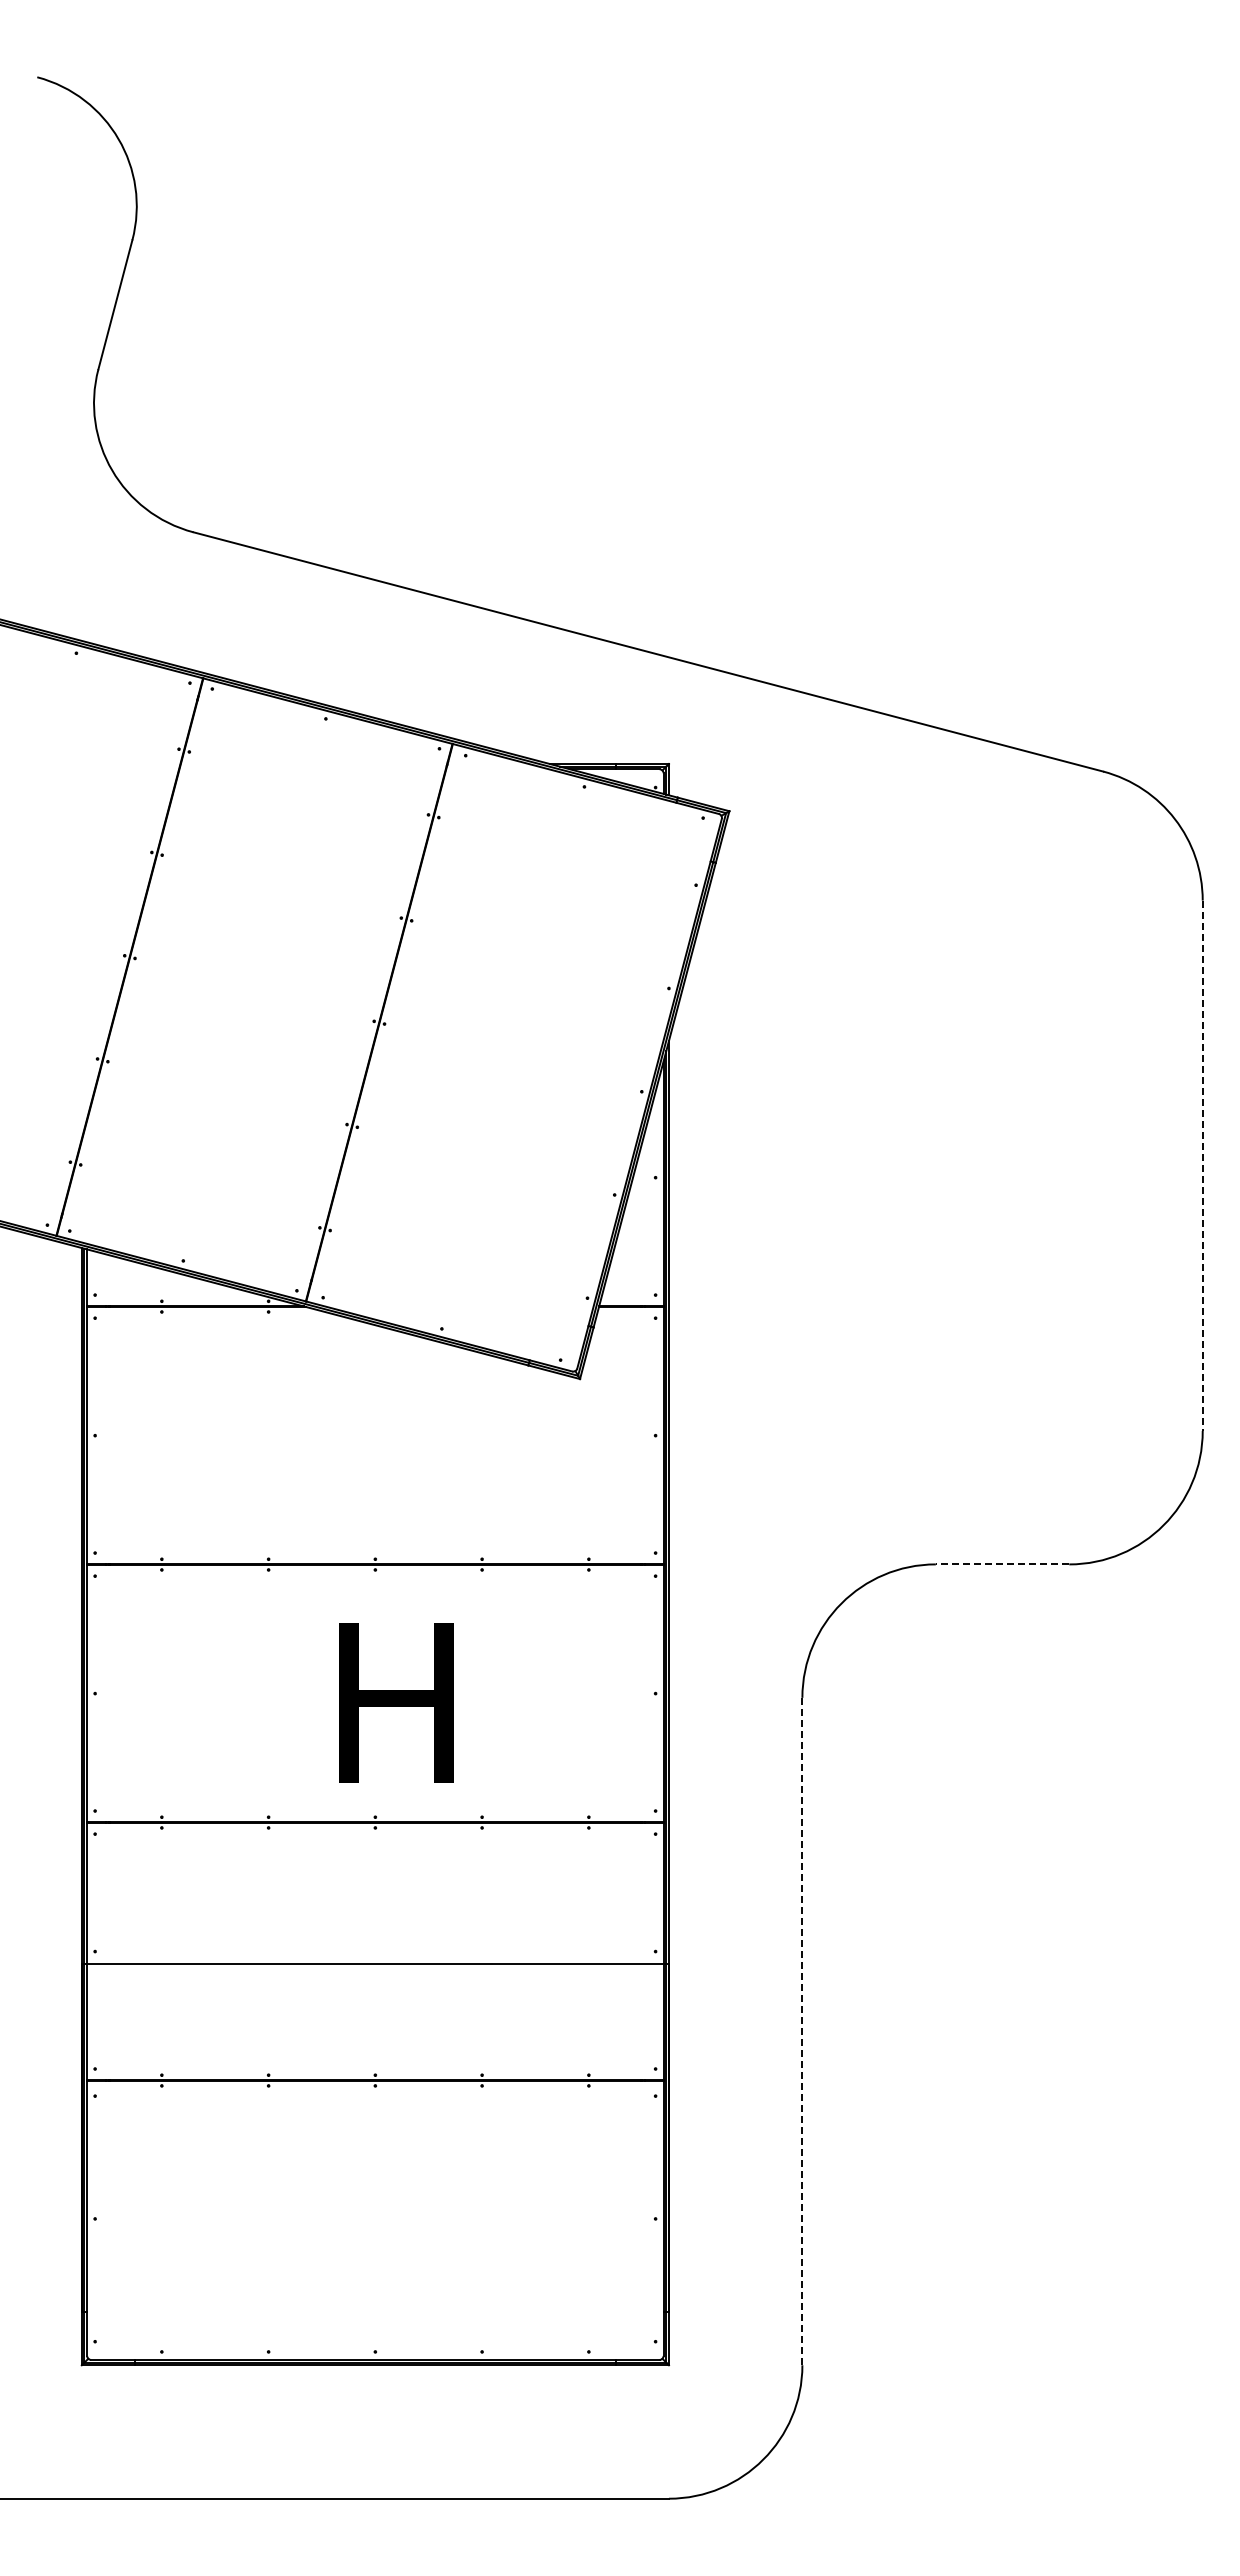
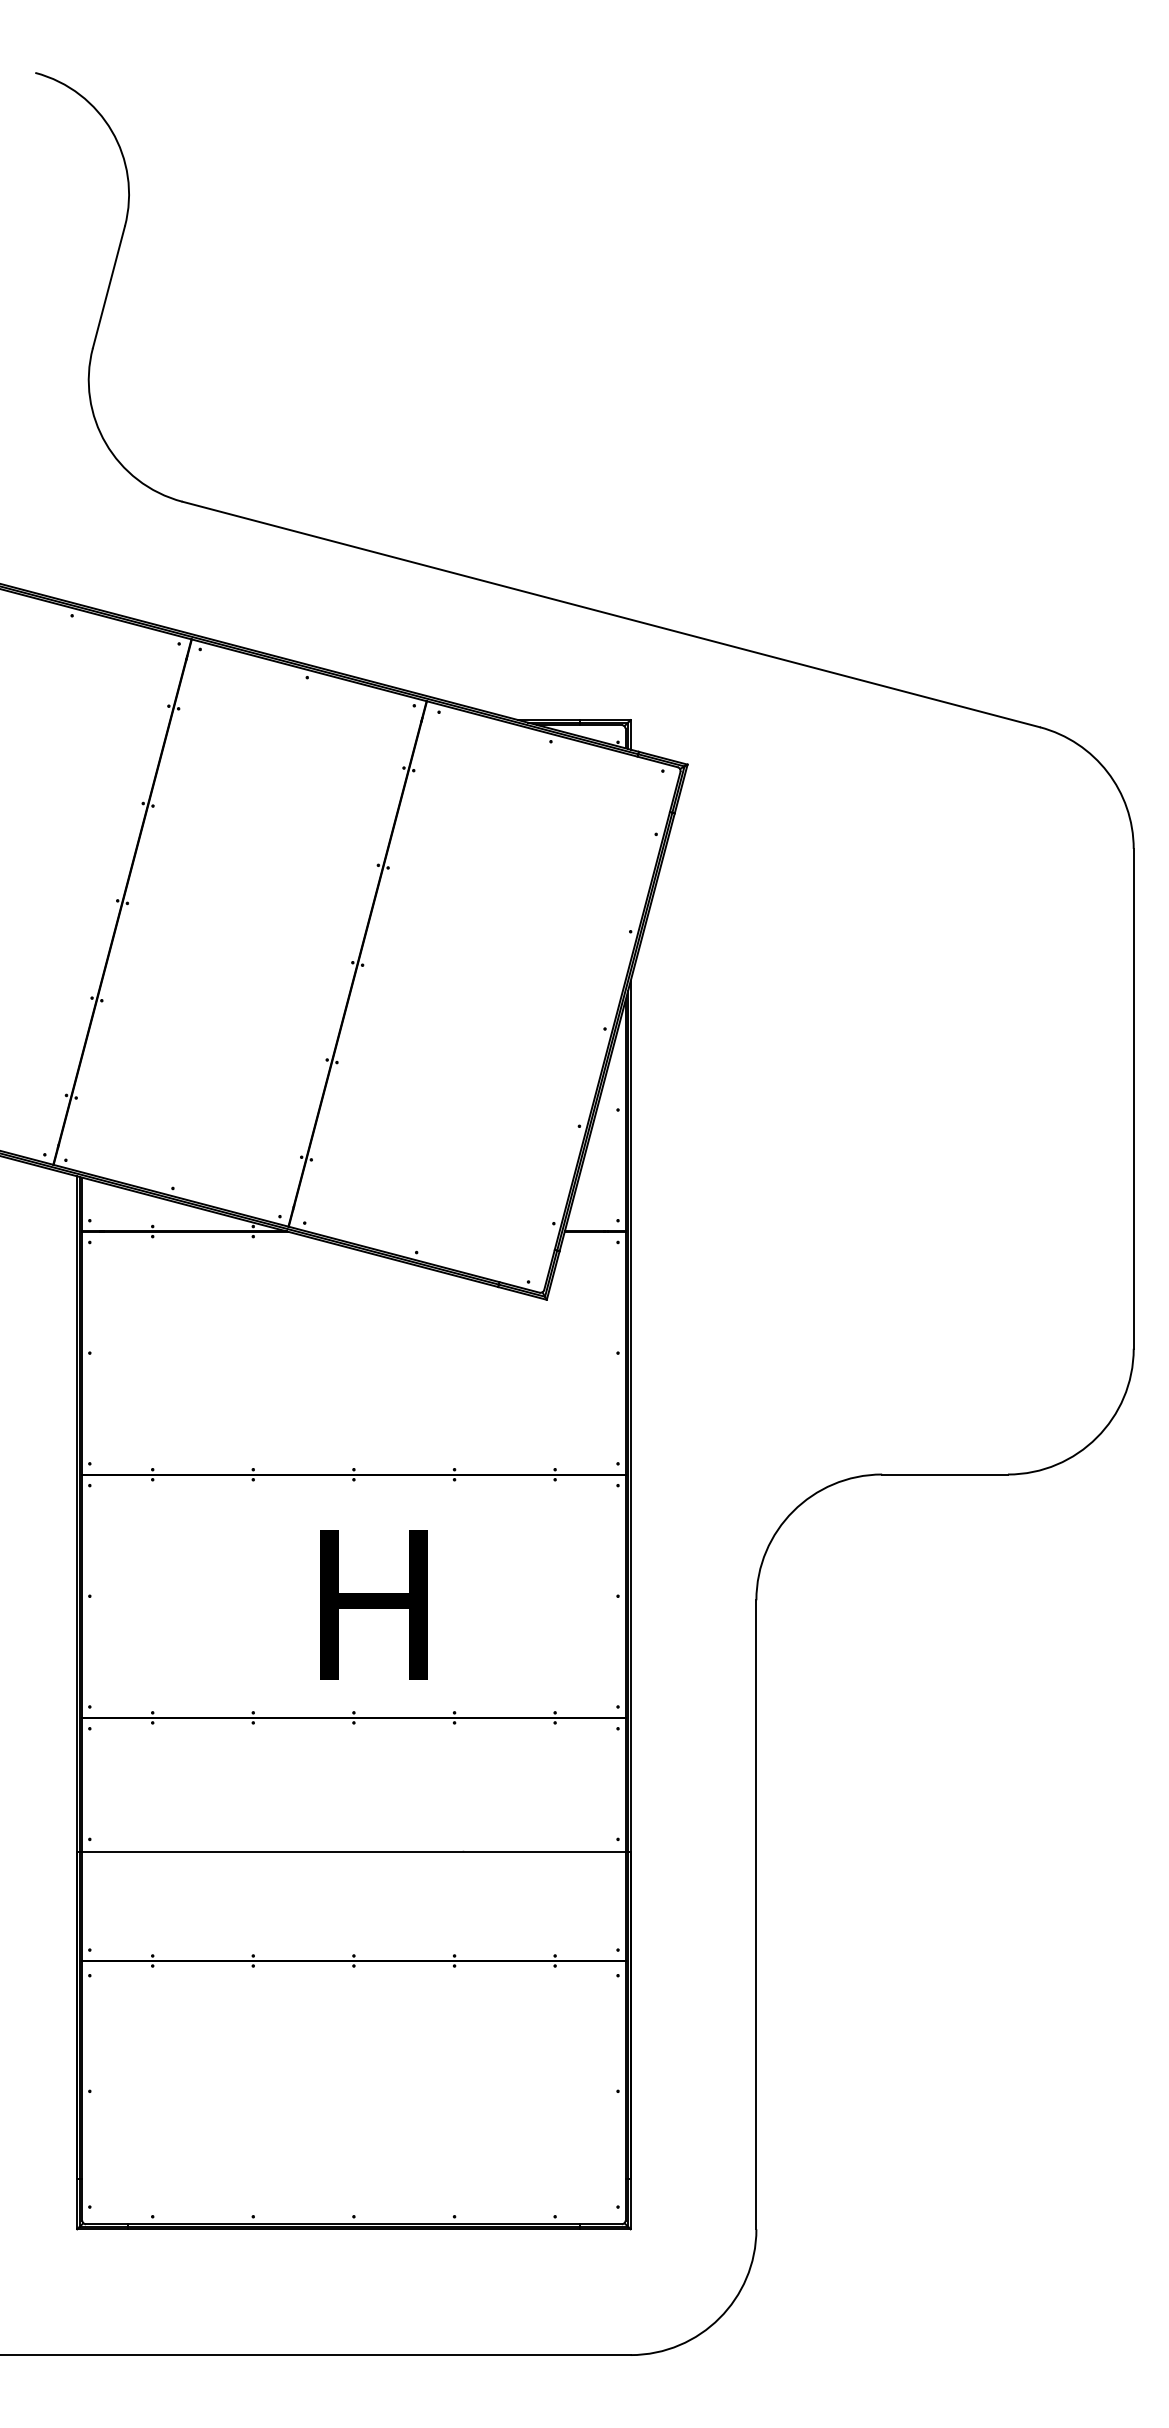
line: (1202, 1166) -> (1133, 1099), dashed -> solid
line: (1002, 1564) -> (945, 1474), dashed -> solid
line: (802, 2031) -> (756, 1914), dashed -> solid

